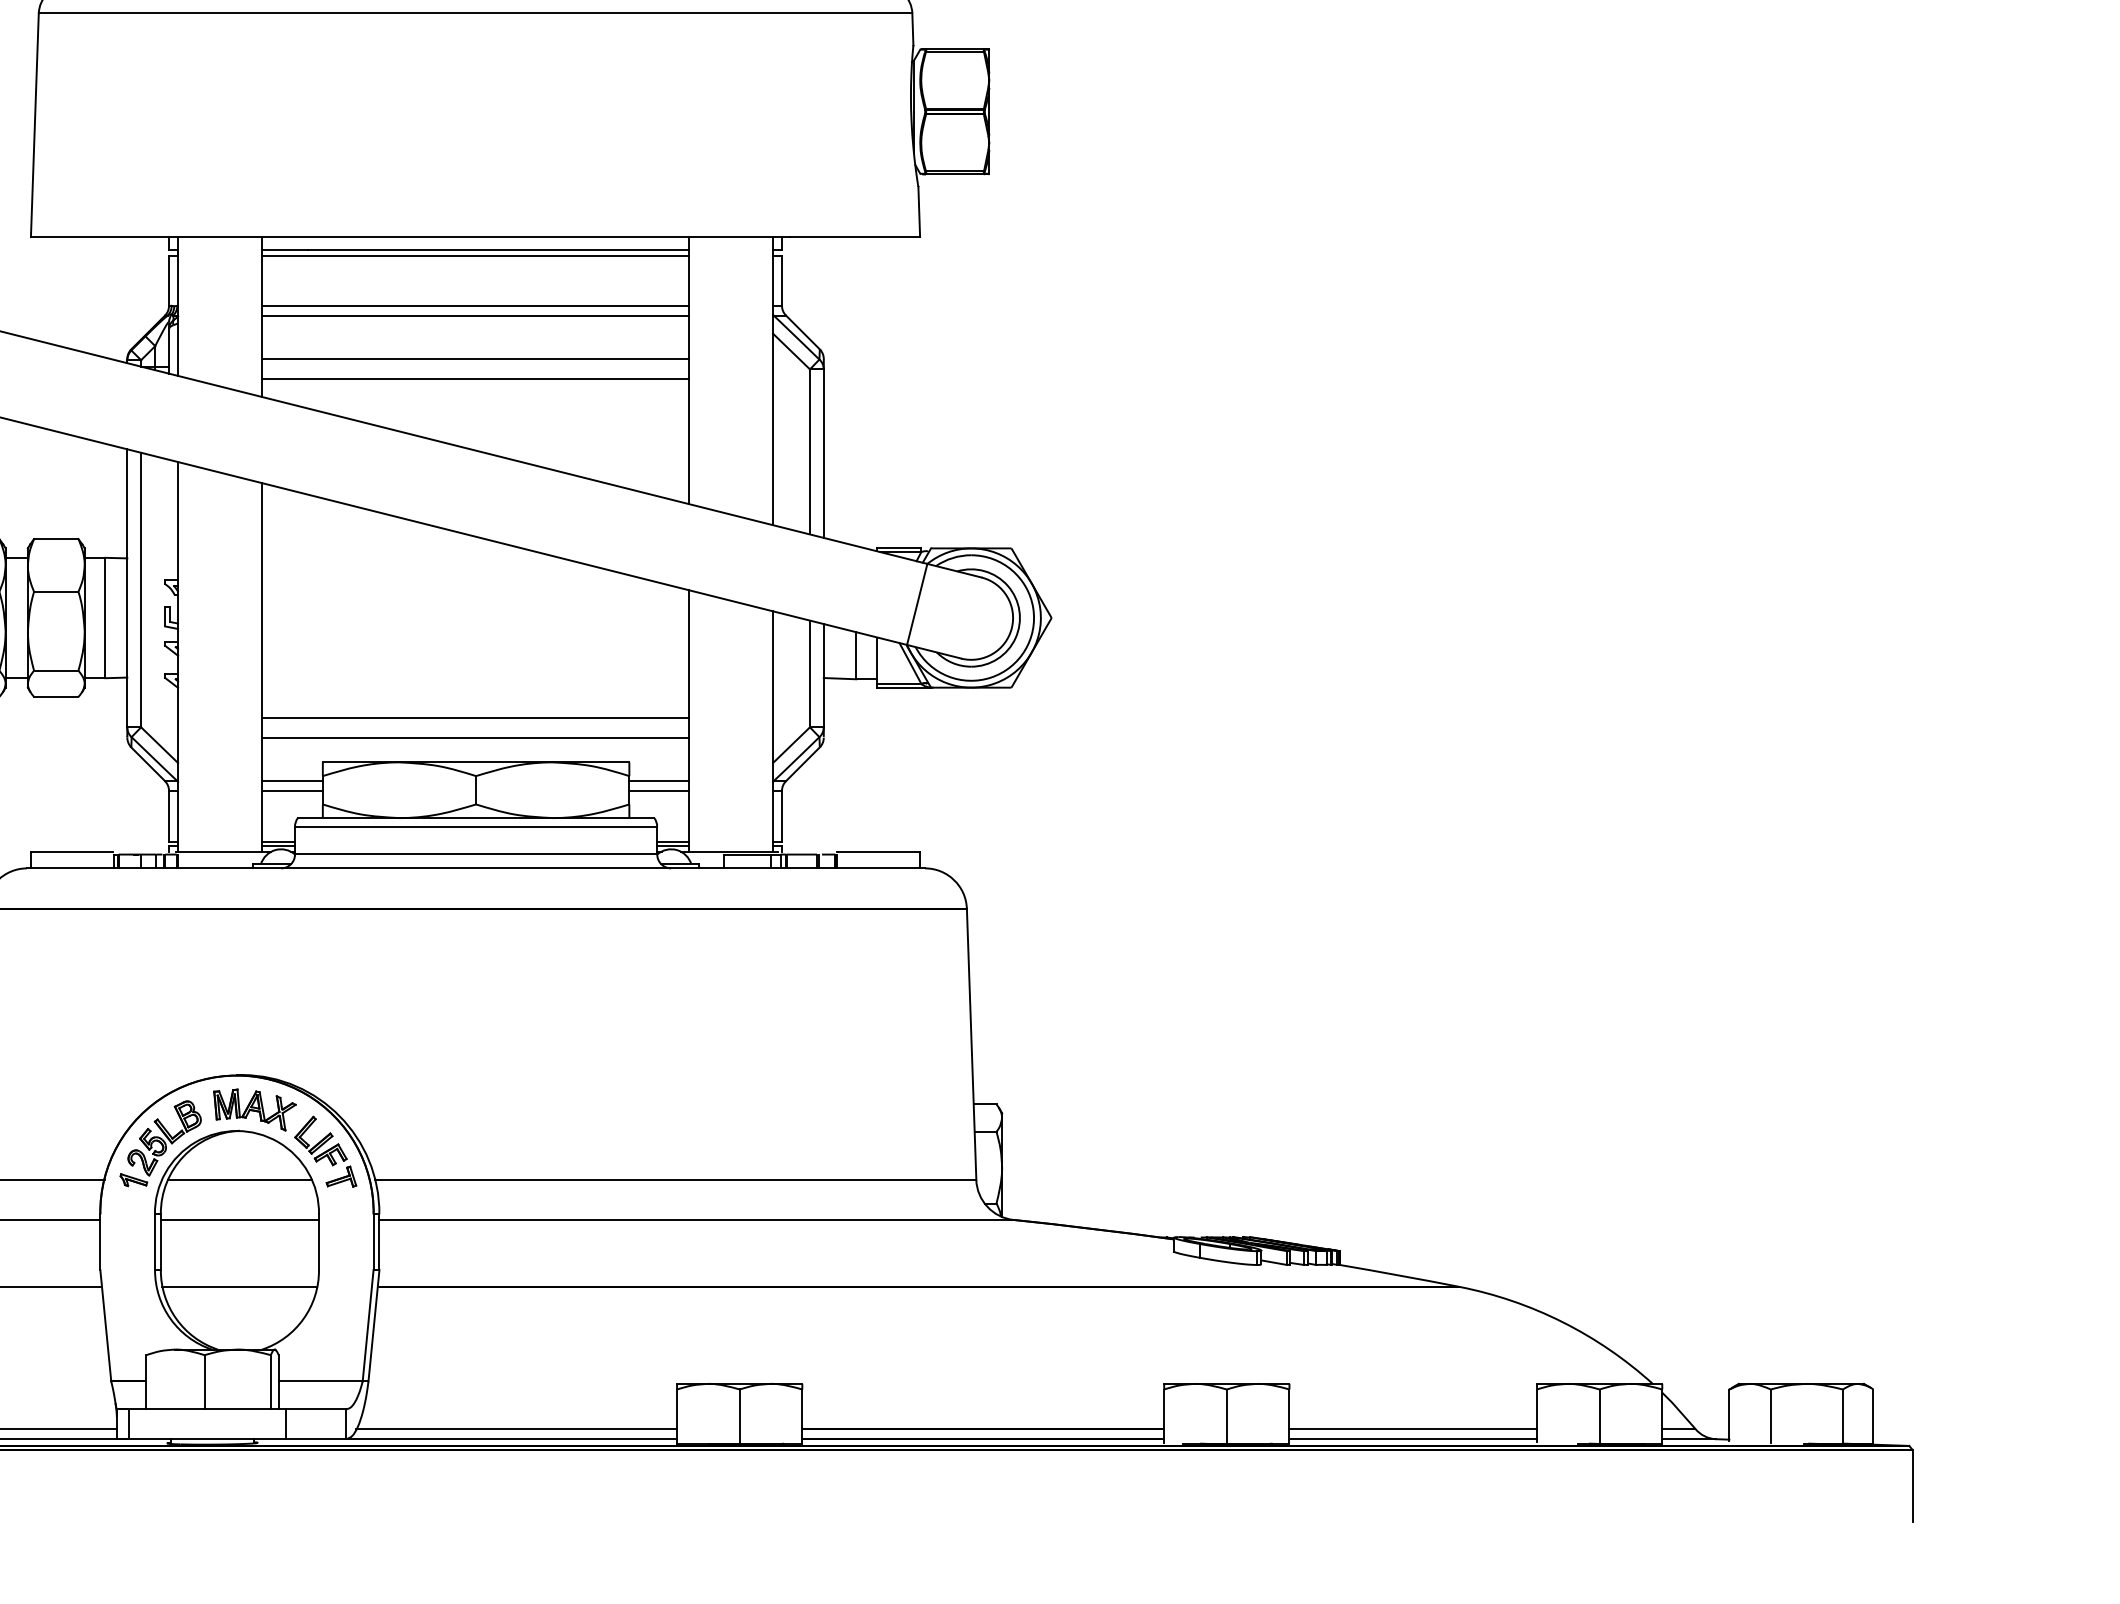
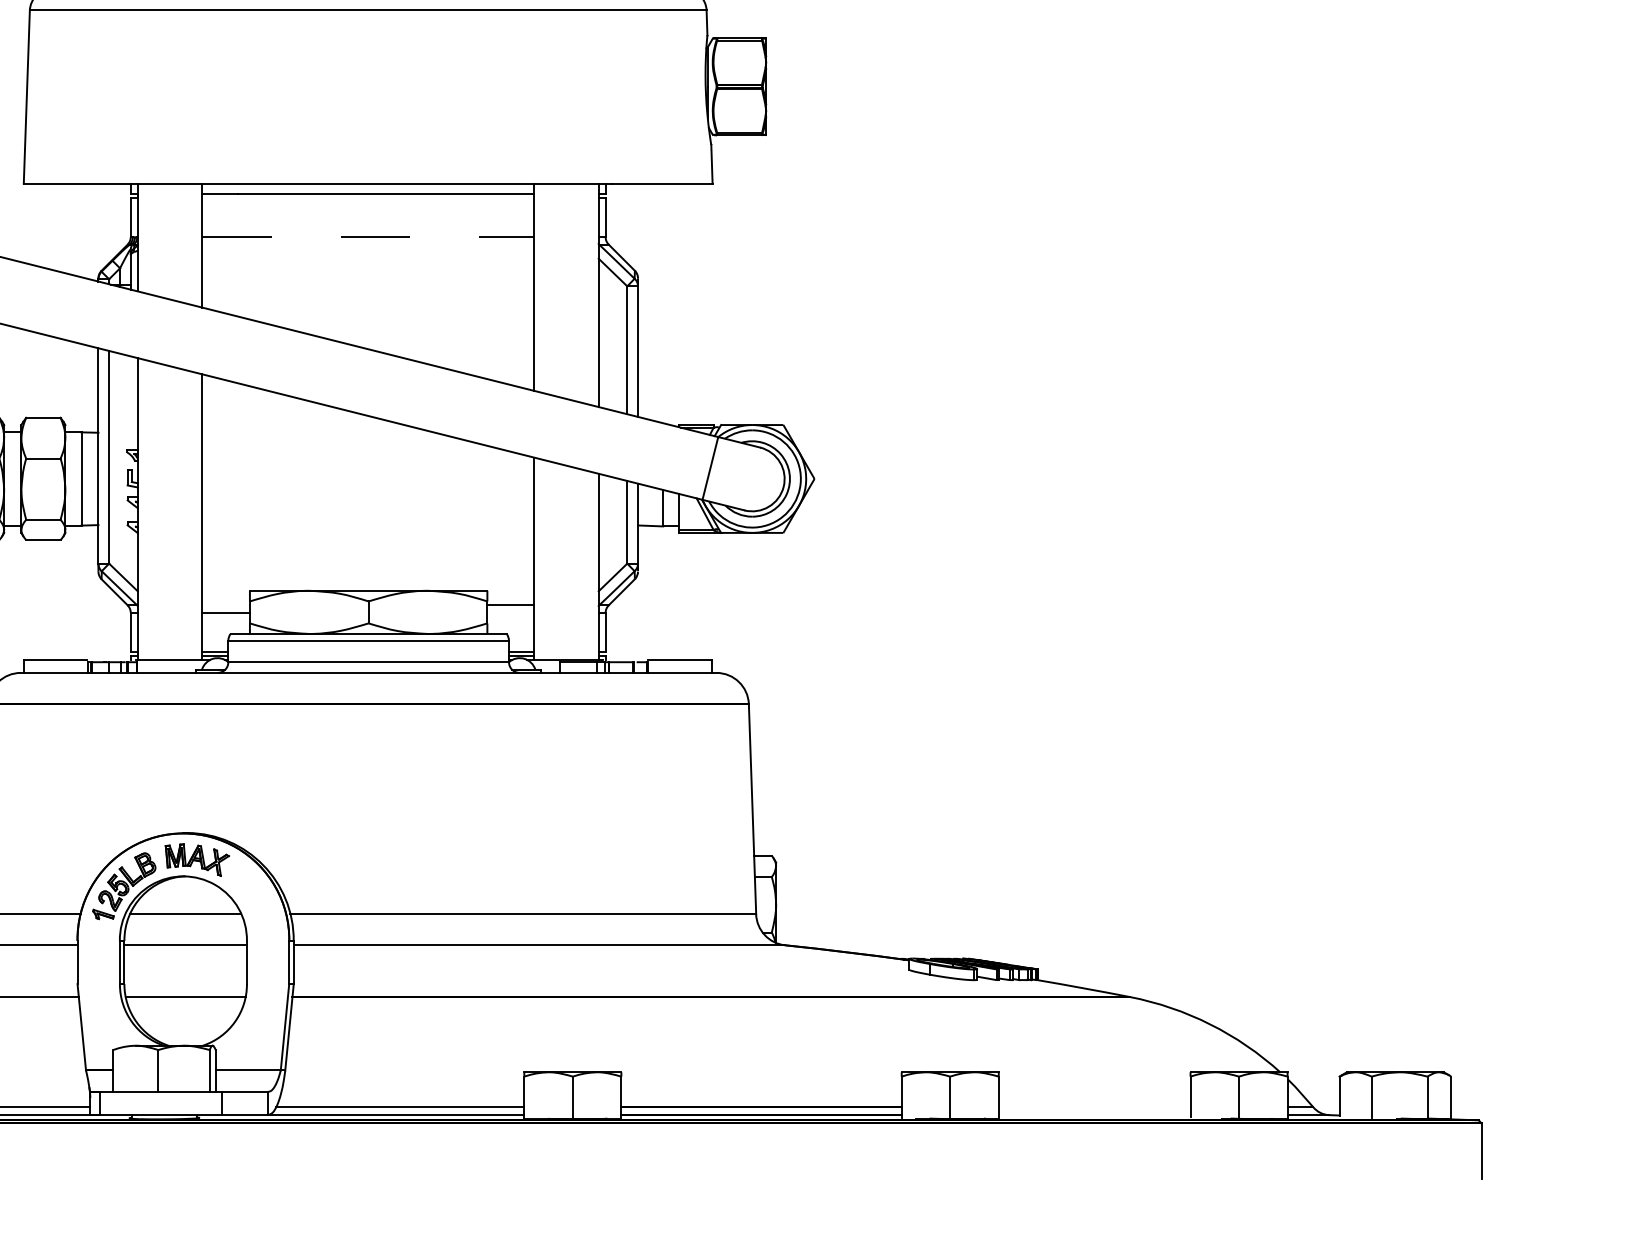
line: (475, 255) -> (368, 198), removed
line: (475, 305) -> (368, 236), solid -> dashed
line: (475, 315) -> (368, 244), removed
line: (475, 359) -> (368, 278), removed
line: (475, 378) -> (368, 293), removed
line: (475, 717) -> (368, 556), removed
line: (475, 737) -> (368, 571), removed
line: (291, 781) -> (225, 605), removed
line: (659, 790) -> (510, 612), removed
part: (325, 1151) -> (251, 892), removed
line: (1413, 1428) -> (1094, 1106), removed
line: (1413, 1439) -> (1094, 1115), removed

